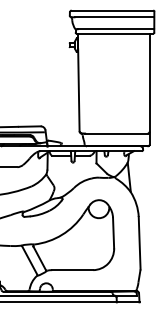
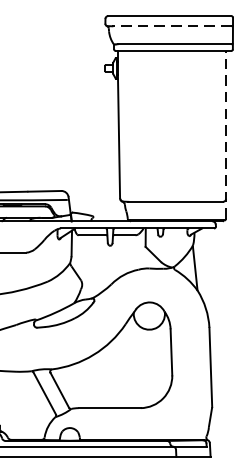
line: (113, 17) -> (171, 26), solid -> dashed
line: (149, 89) -> (225, 135), solid -> dashed

